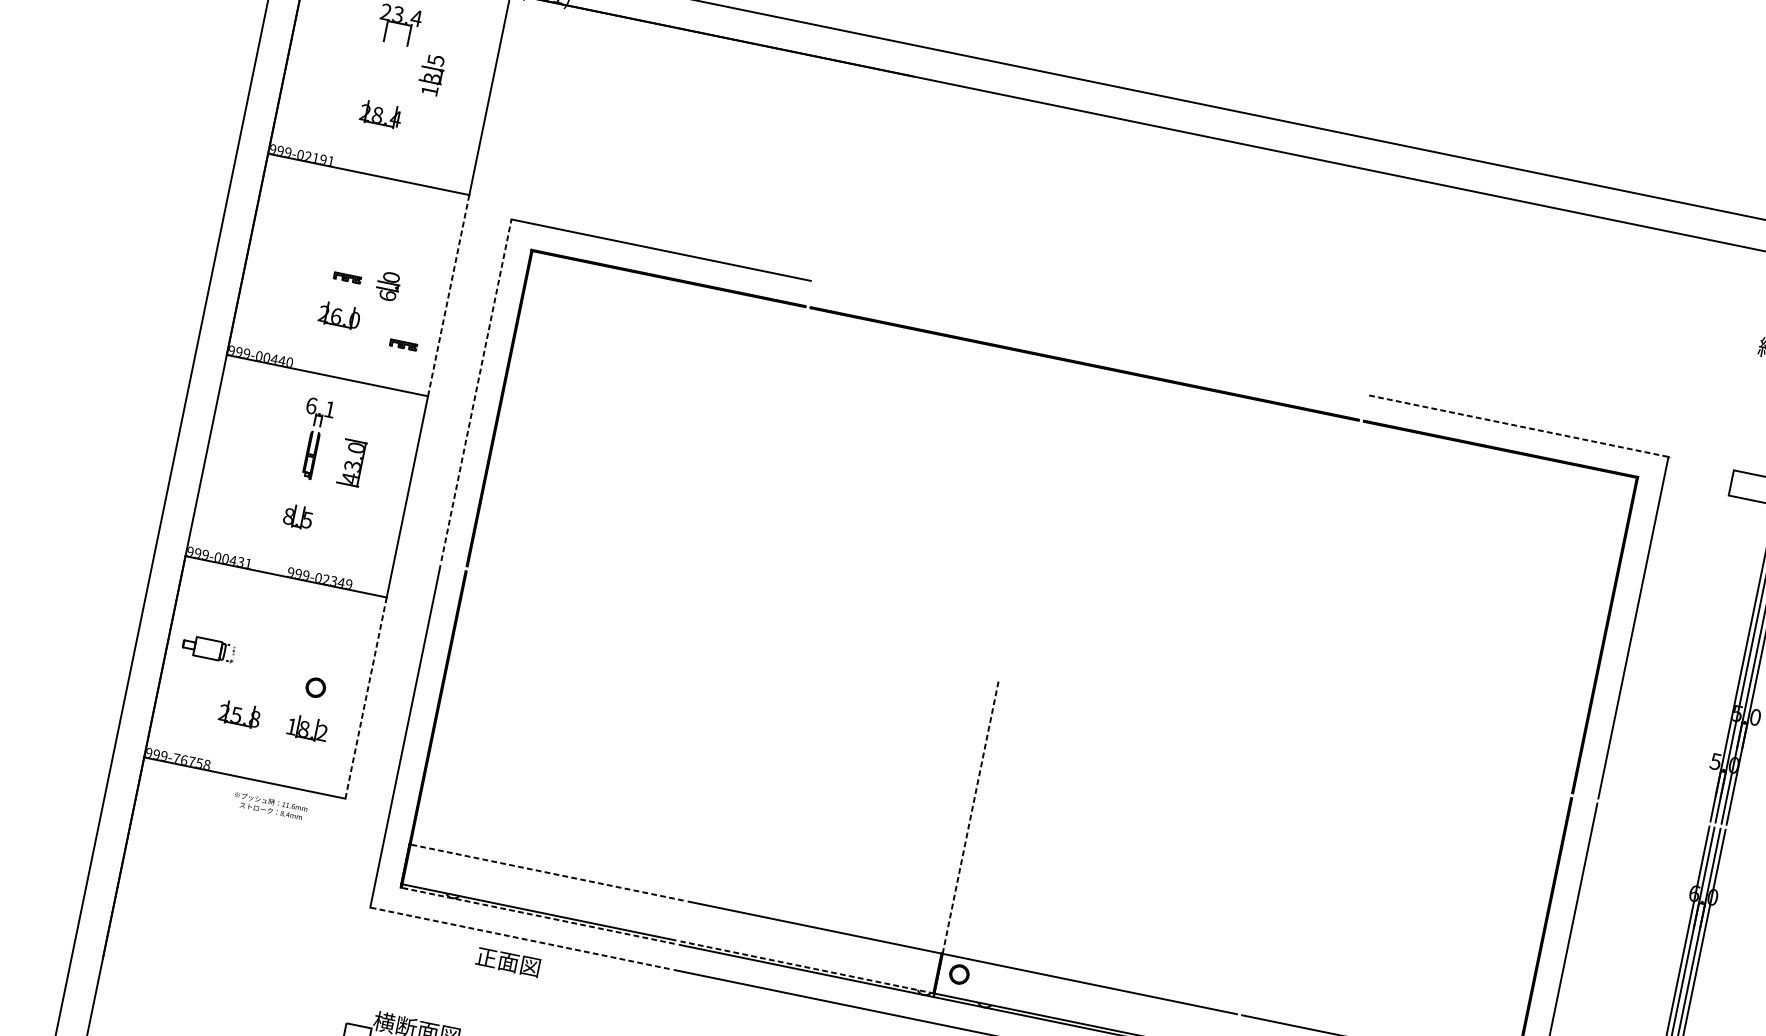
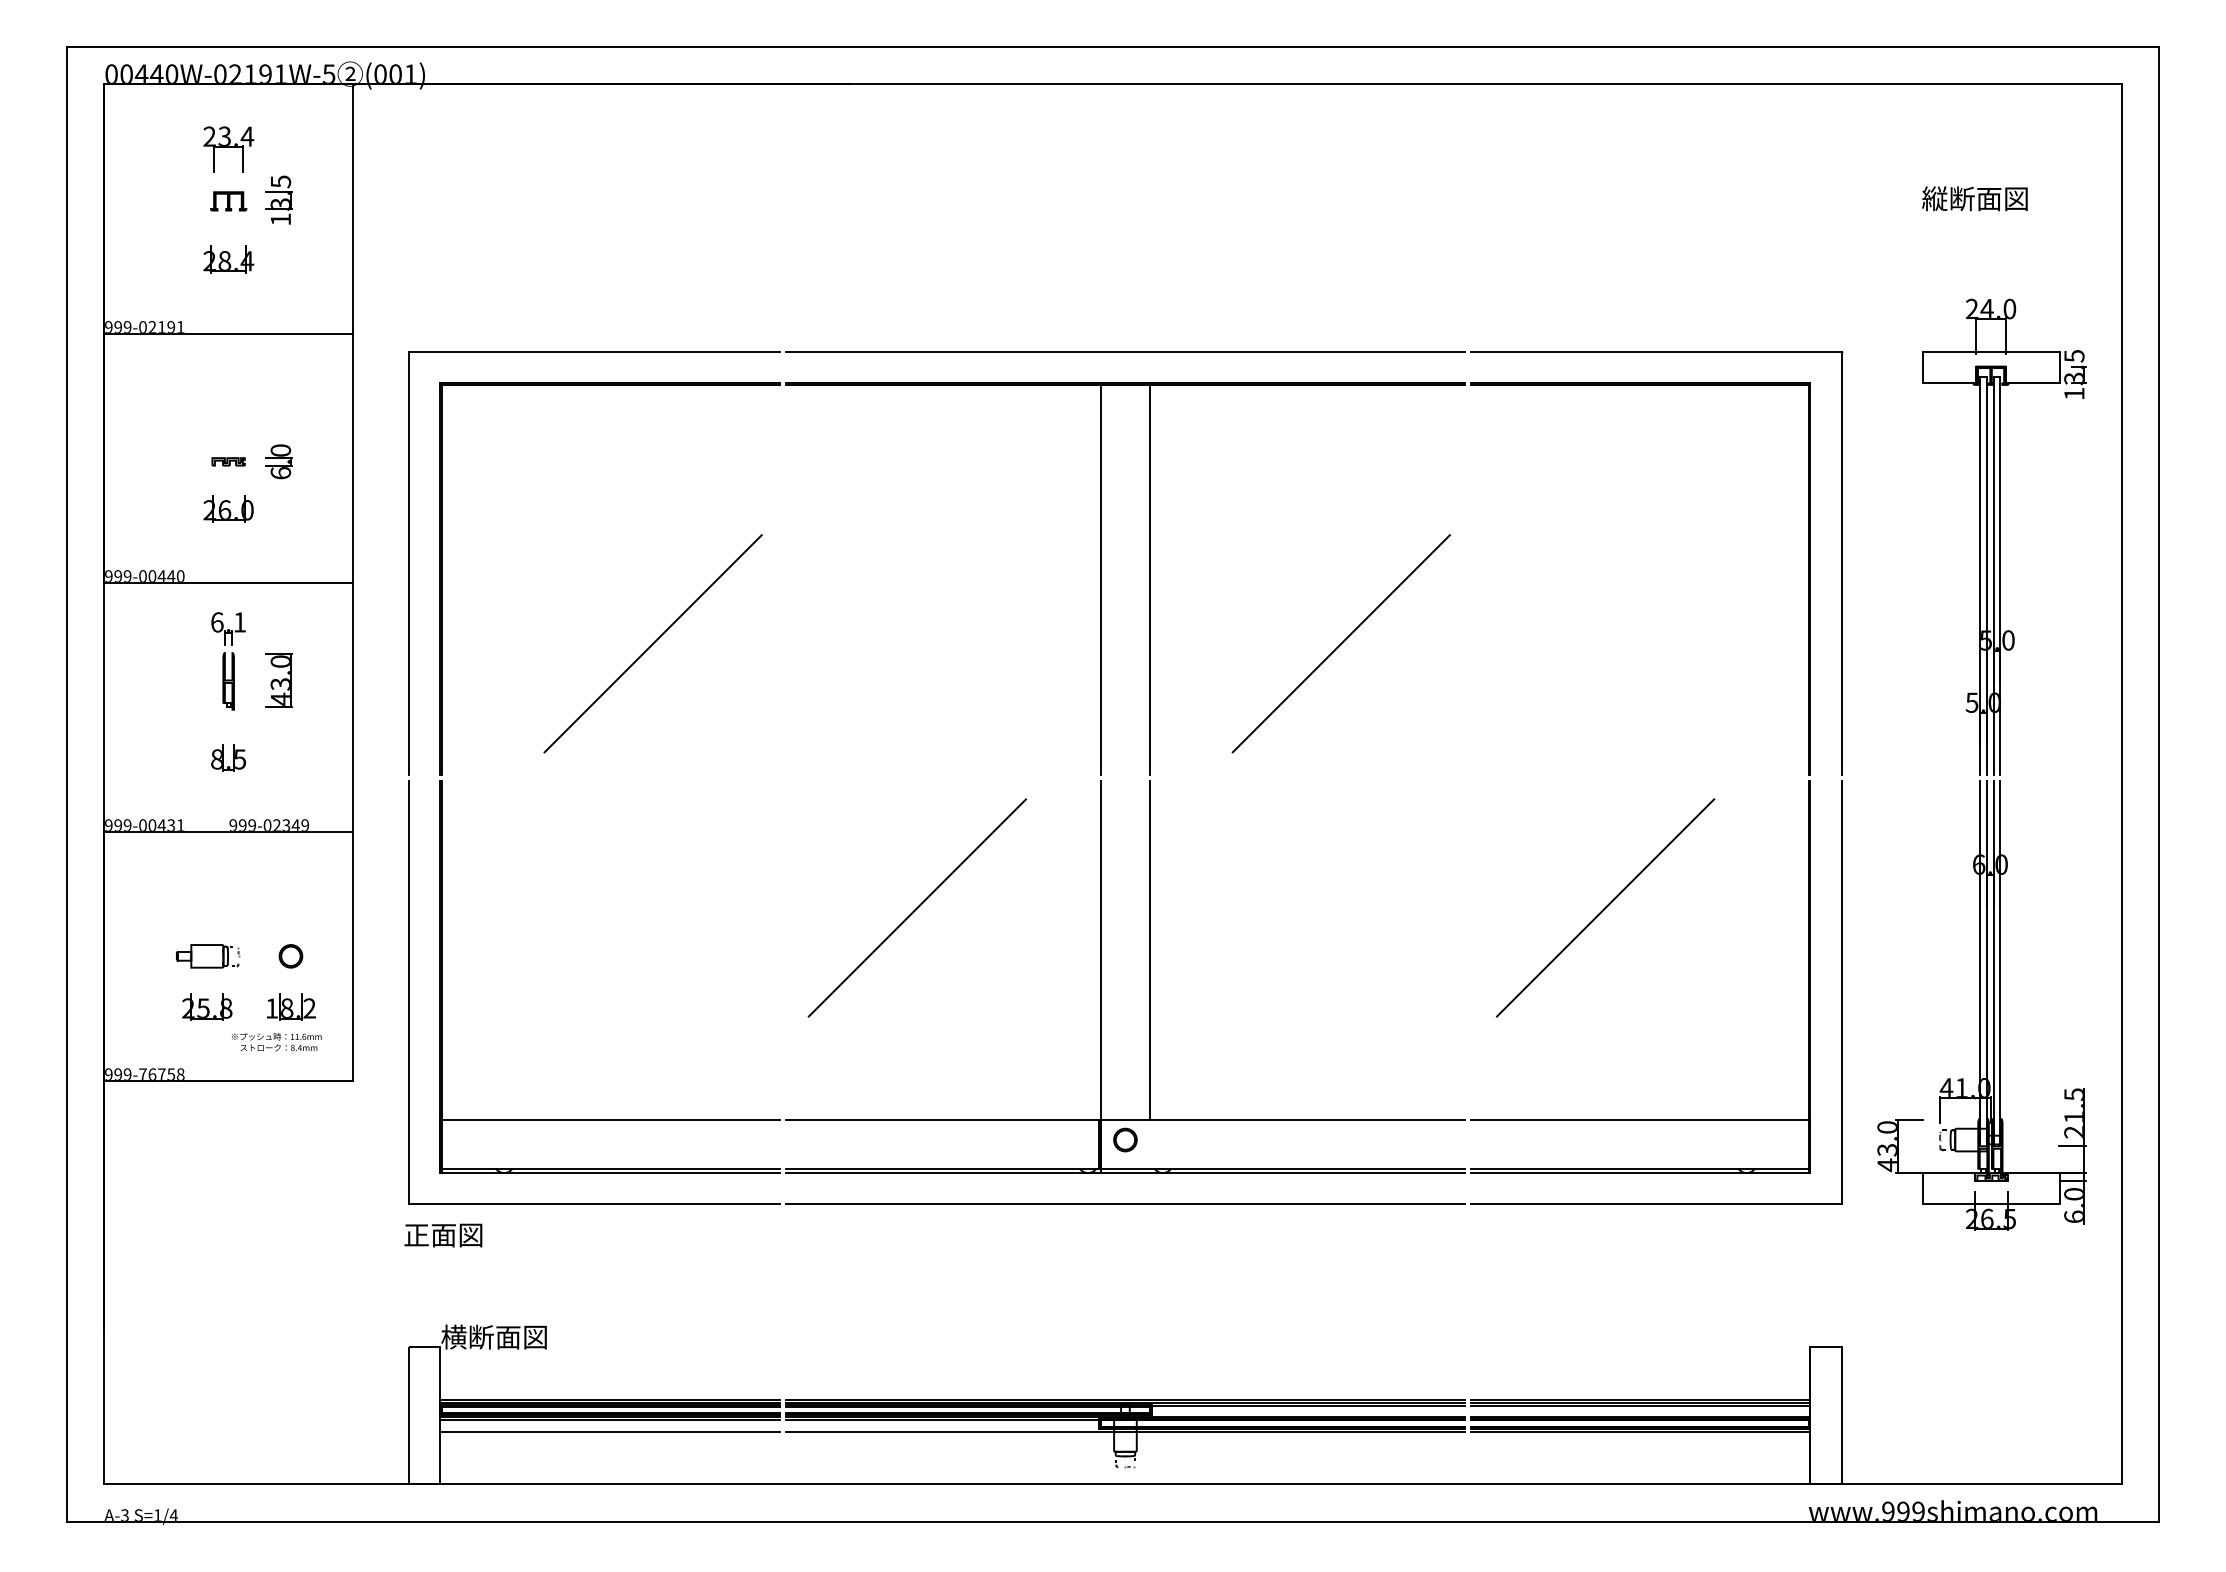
part: (390, 67) -> (228, 201), added
line: (448, 295) -> (353, 458), dashed -> solid
line: (1090, 338) -> (1125, 352), added
part: (403, 344) -> (311, 527), removed
line: (476, 390) -> (409, 563), dashed -> solid
line: (1518, 426) -> (1656, 352), dashed -> solid
line: (659, 495) -> (652, 643), added
line: (1032, 517) -> (1100, 579), added
line: (1072, 525) -> (1150, 579), added
line: (1215, 609) -> (1340, 643), added
part: (208, 649) -> (208, 956), moved
line: (366, 698) -> (353, 956), dashed -> solid
line: (829, 752) -> (916, 907), added
text: (269, 806) -> (276, 1042), moved
line: (970, 816) -> (1100, 949), dashed -> solid
line: (1011, 825) -> (1150, 950), added
line: (1385, 866) -> (1605, 907), added
line: (546, 872) -> (610, 1119), dashed -> solid
line: (537, 916) -> (610, 1173), dashed -> solid
line: (519, 938) -> (594, 1204), dashed -> solid
text: (508, 962) -> (443, 1235), moved
line: (806, 967) -> (942, 1168), dashed -> solid

